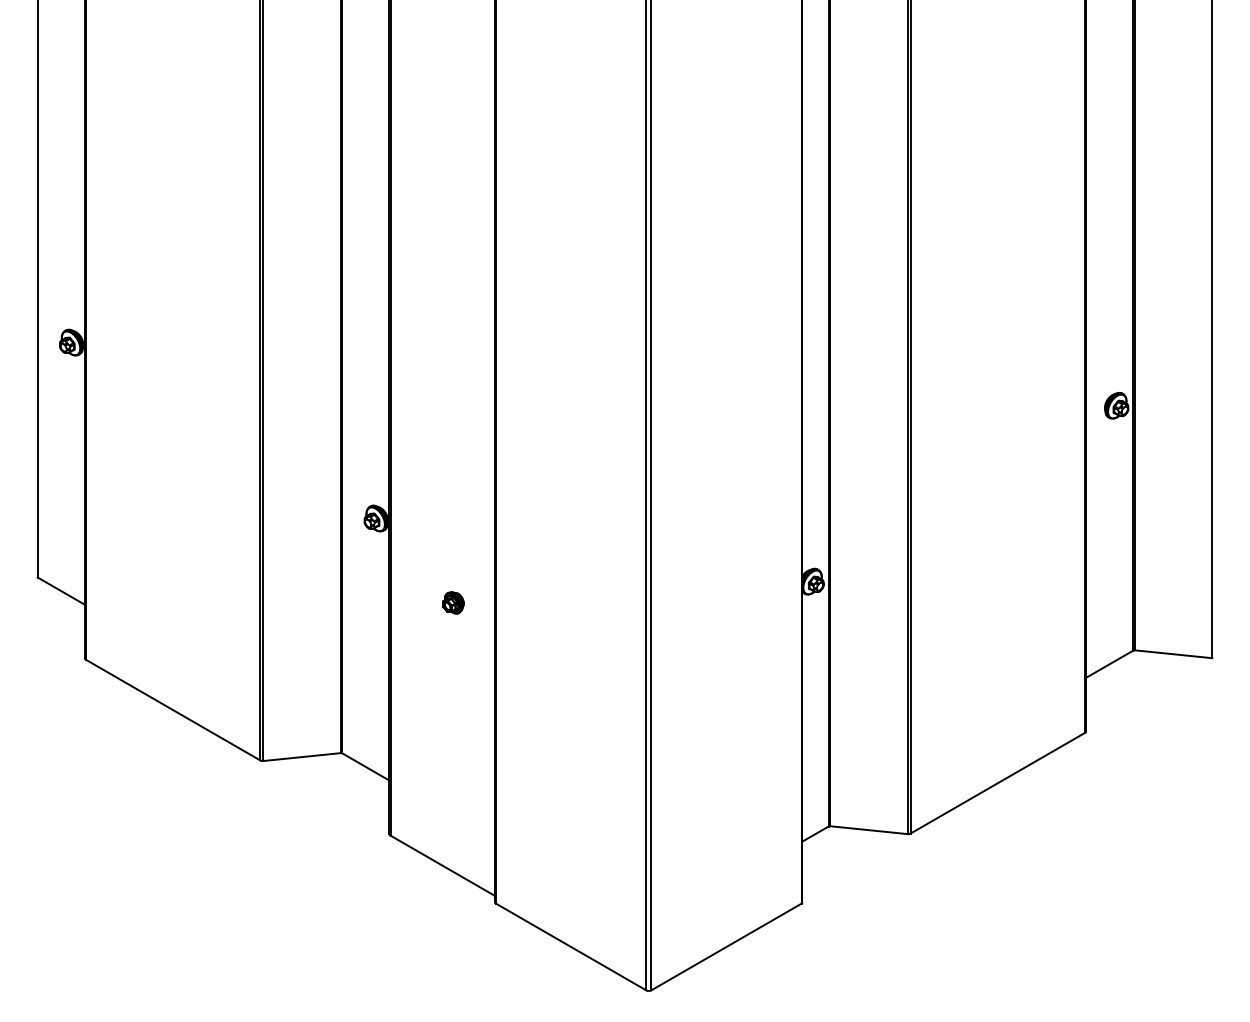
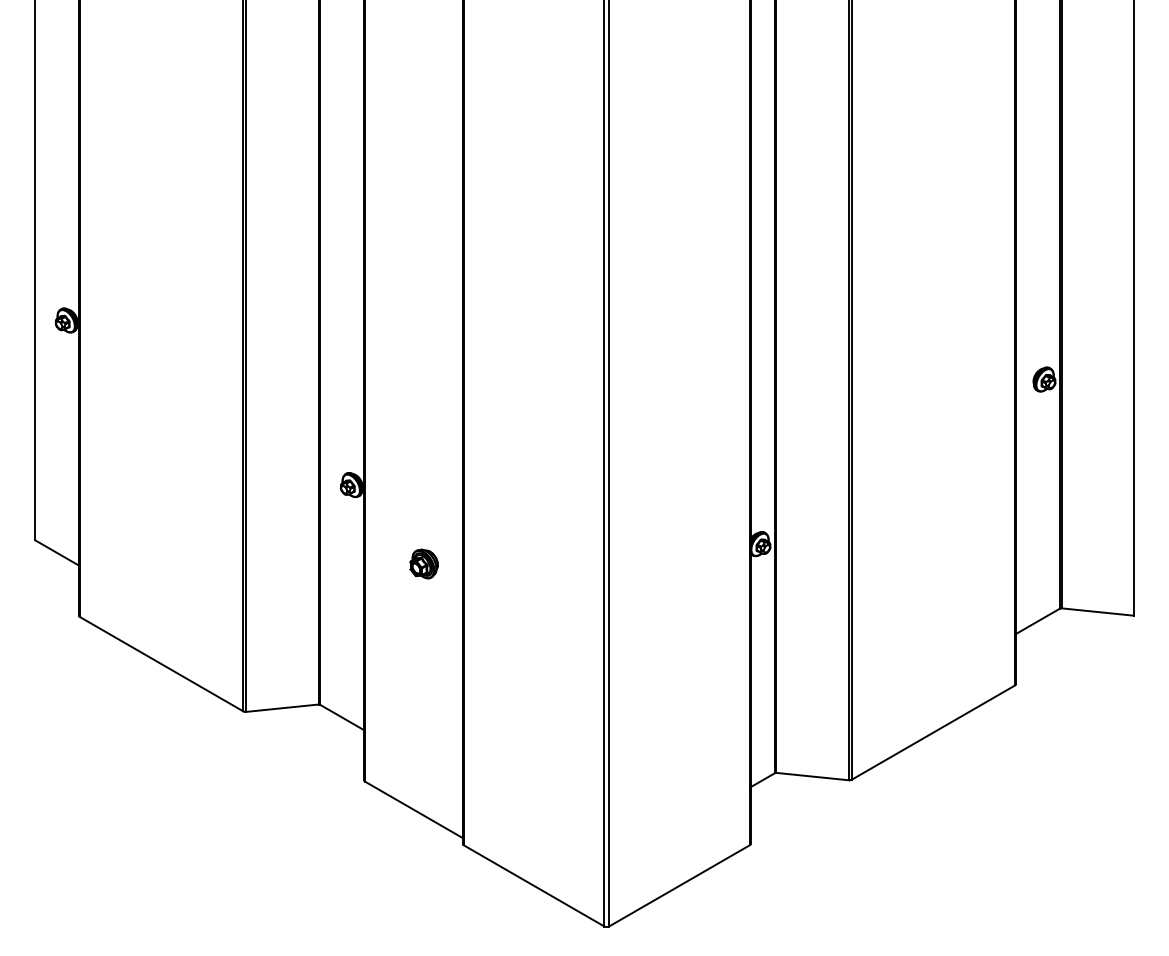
part: (452, 602) -> (423, 563), size x1.43

